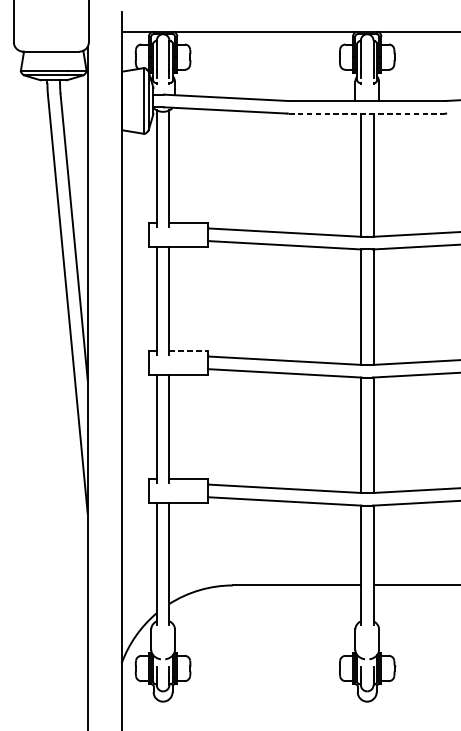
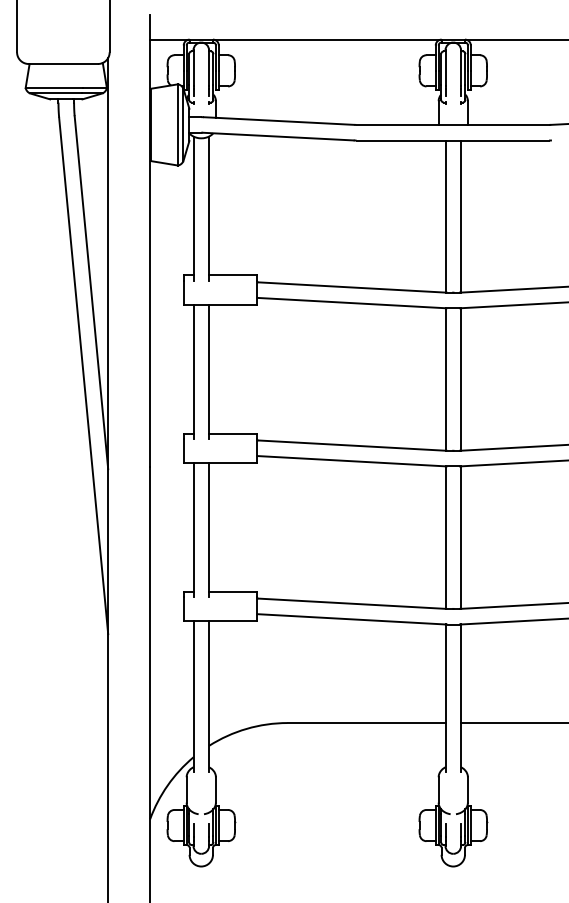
line: (367, 113) -> (453, 140), dashed -> solid
line: (188, 350) -> (232, 433), dashed -> solid

